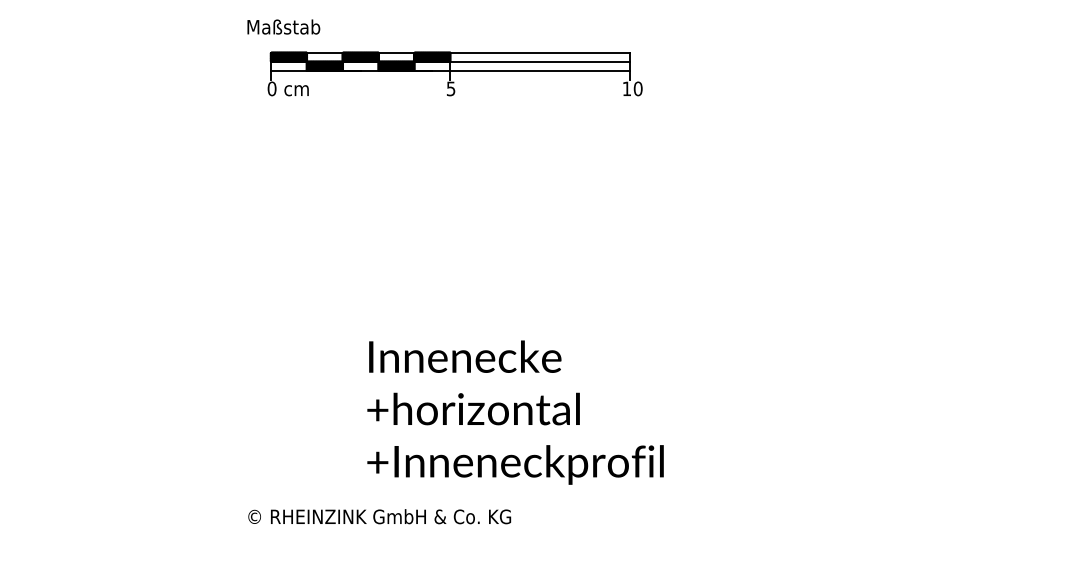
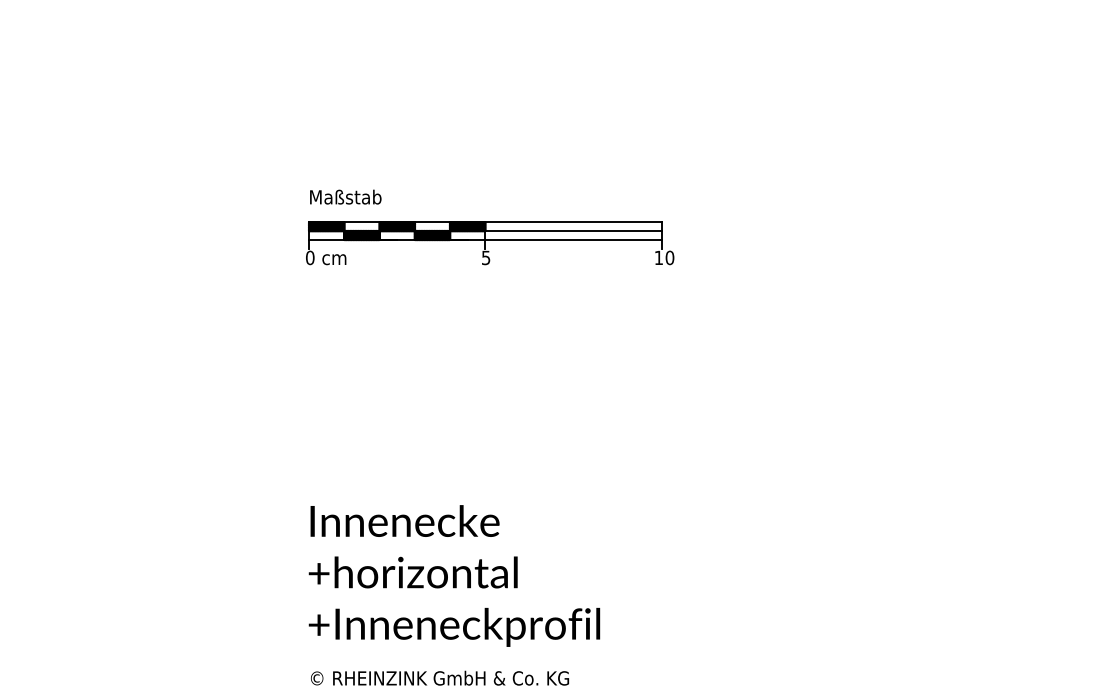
part: (455, 74) -> (490, 243), moved
text: (515, 412) -> (454, 575), moved

